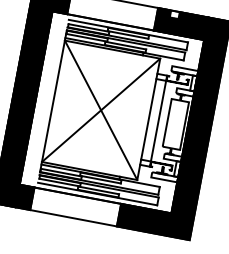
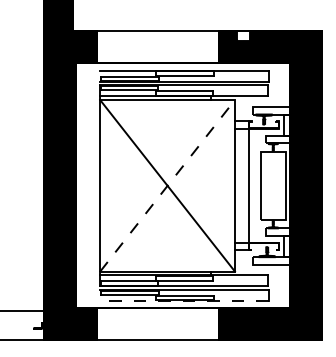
line: (101, 110) -> (167, 185), solid -> dashed
line: (96, 194) -> (183, 301), solid -> dashed

